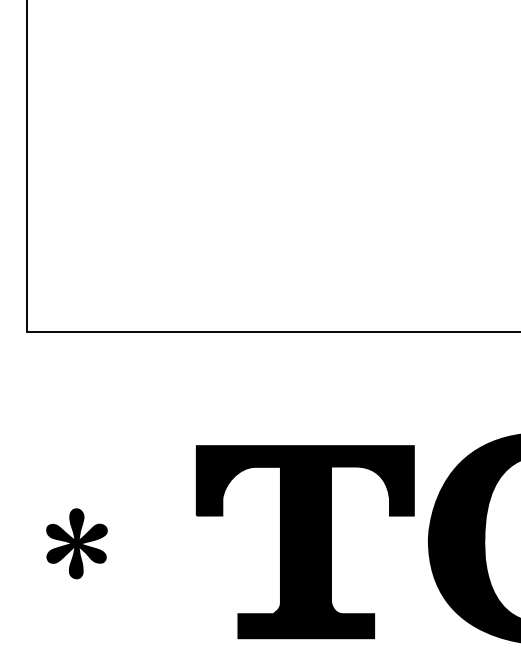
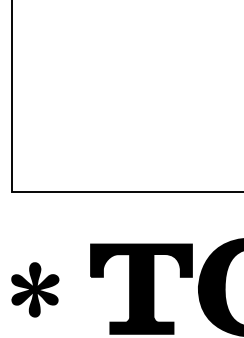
part: (77, 542) -> (35, 289), size x1.67

